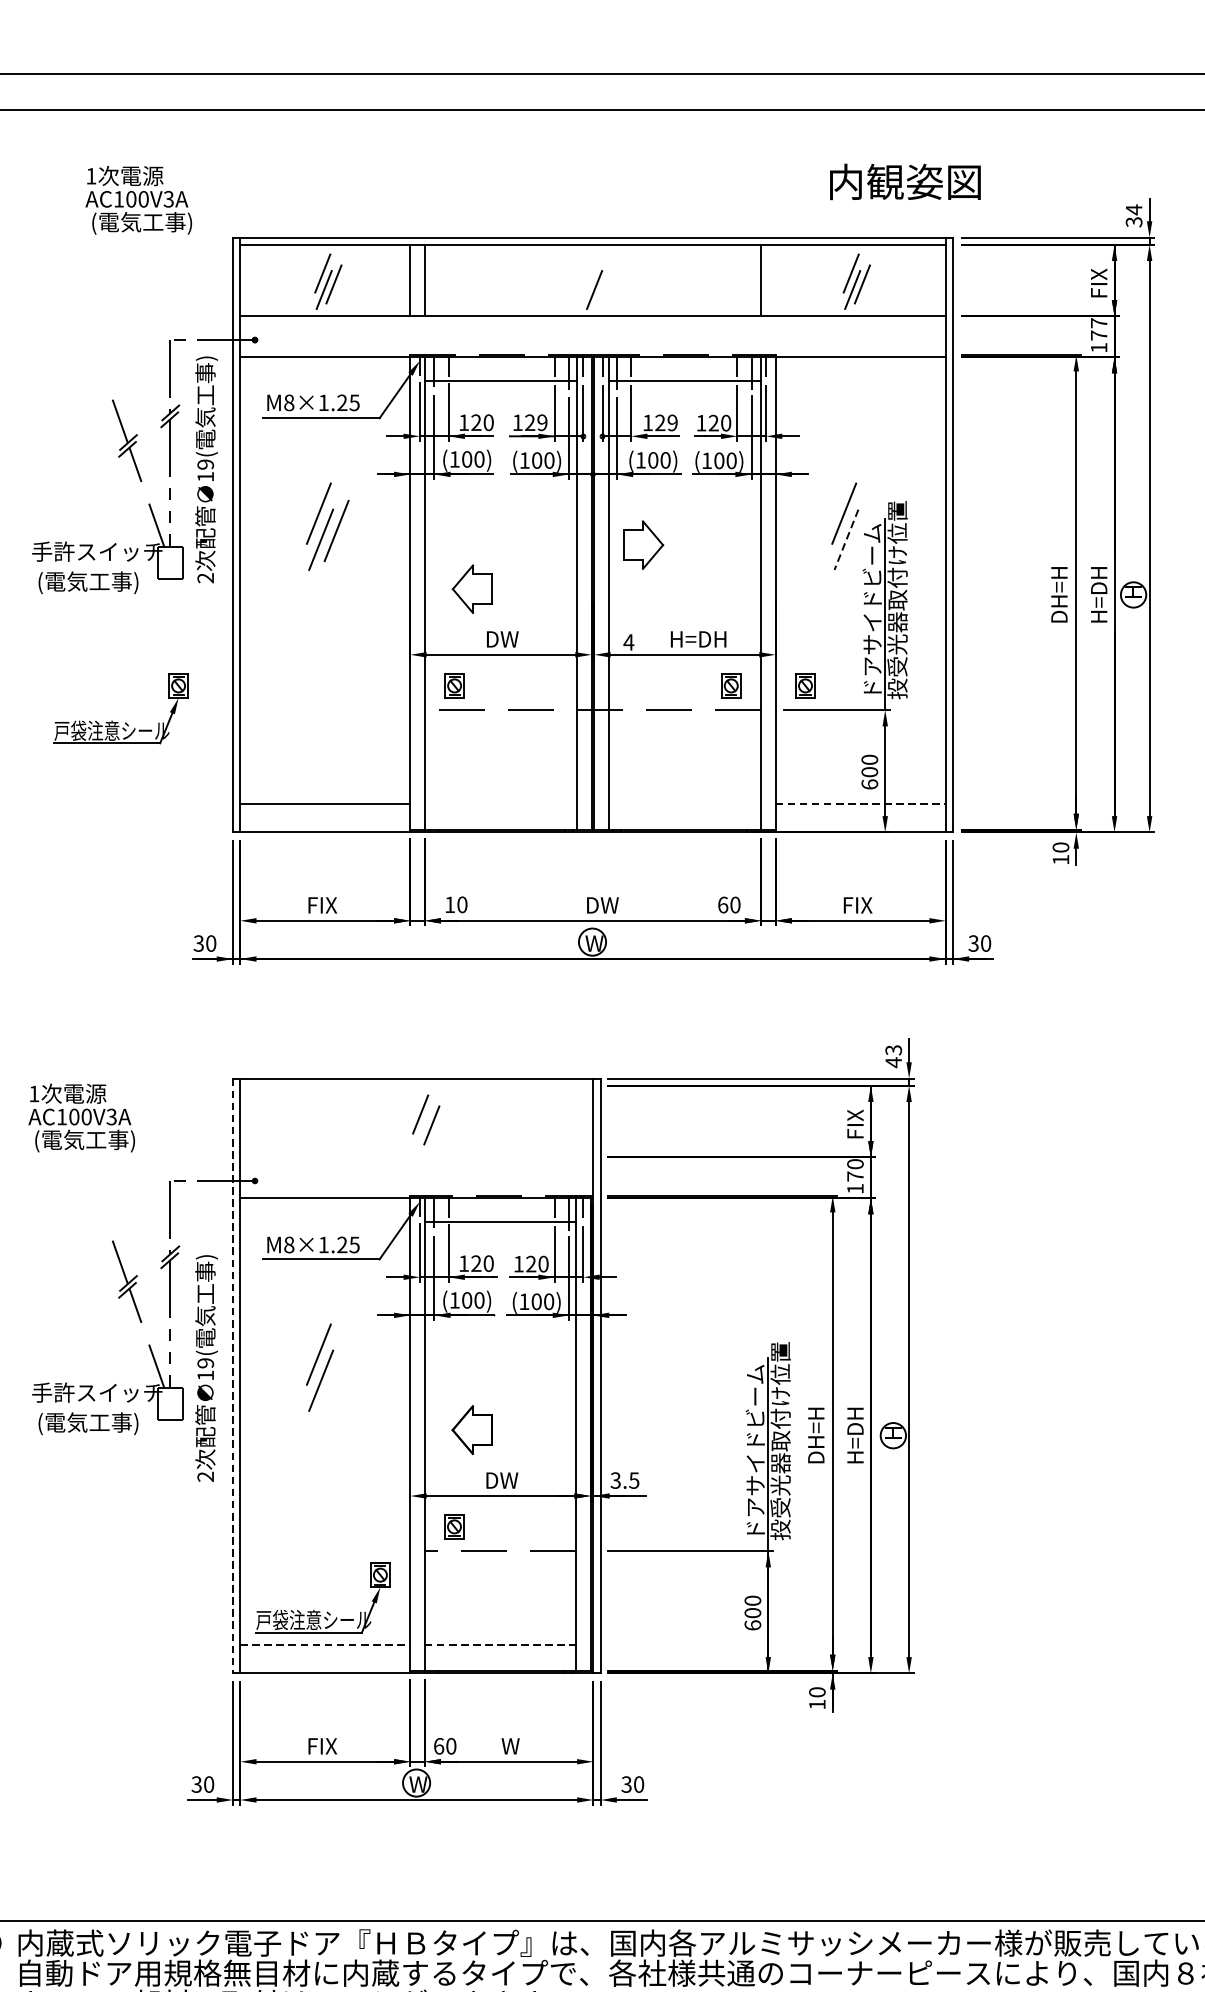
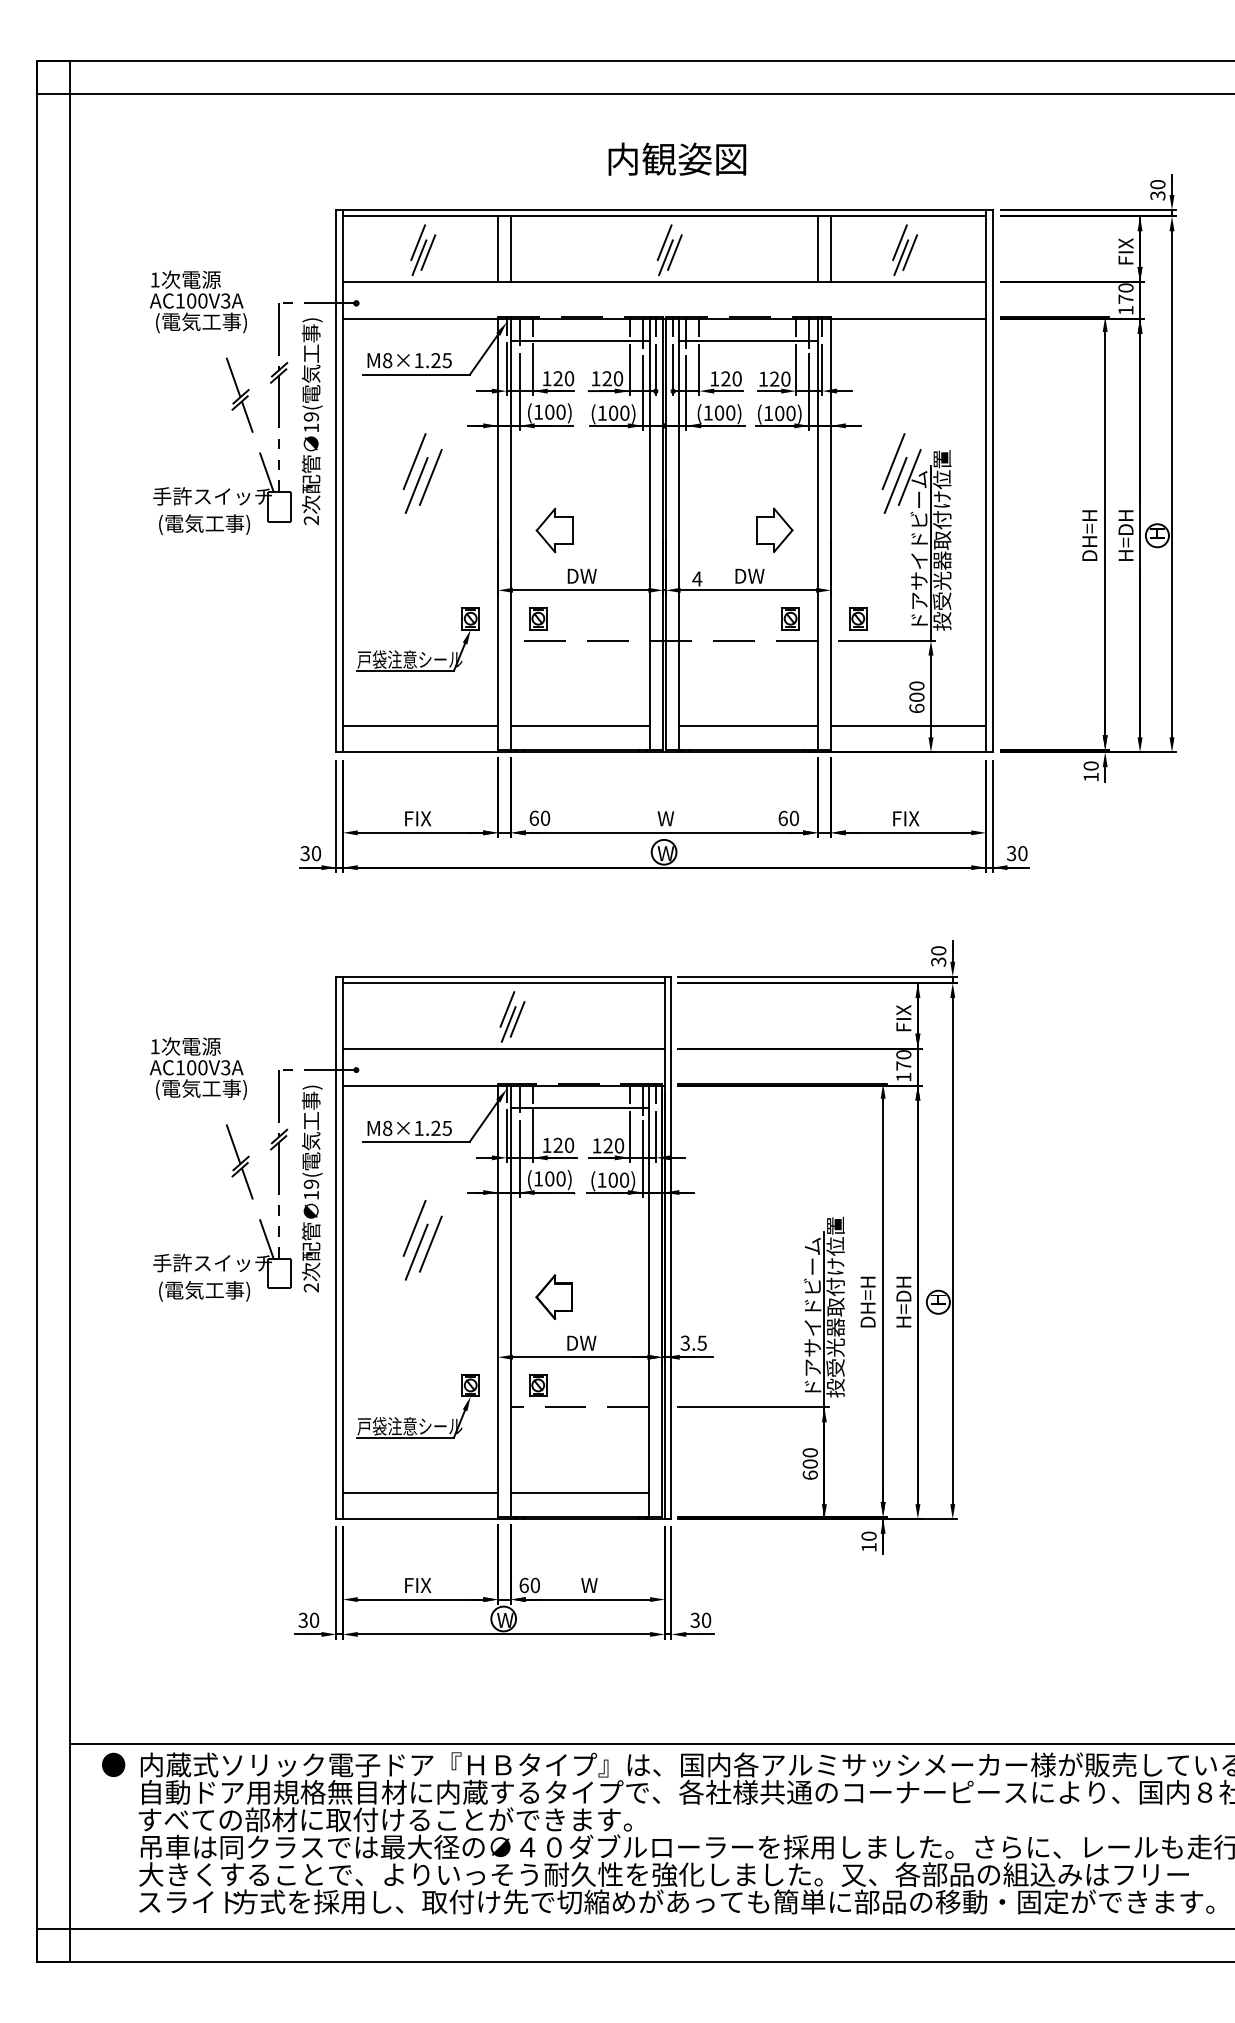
text: (905, 181) -> (677, 158), moved
text: (138, 199) -> (198, 301), moved
text: (1133, 209) -> (1157, 184), 34 -> 30
line: (592, 273) -> (664, 242), added
line: (775, 279) -> (830, 248), added
line: (603, 284) -> (674, 252), added
text: (1098, 322) -> (1125, 287), 177 -> 170
text: (542, 422) -> (618, 378), 129 -> 120
text: (671, 422) -> (736, 378), 129 -> 120
line: (861, 531) -> (909, 477), added
line: (846, 539) -> (895, 485), dashed -> solid
part: (643, 545) -> (774, 530), moved
text: (699, 638) -> (761, 575), H=DH -> DW
part: (118, 721) -> (415, 651), moved
line: (500, 804) -> (580, 726), added
line: (683, 804) -> (747, 726), added
line: (860, 804) -> (908, 726), dashed -> solid
text: (449, 903) -> (533, 817), 10 -> 60
text: (601, 905) -> (672, 818), DW -> W
text: (893, 1056) -> (938, 956), 43 -> 30
line: (416, 1086) -> (503, 983), added
text: (81, 1117) -> (198, 1068), moved
line: (421, 1131) -> (508, 1024), added
line: (416, 1157) -> (503, 1048), added
text: (206, 1367) -> (312, 1188), moved
line: (336, 1371) -> (430, 1243), added
line: (233, 1376) -> (336, 1248), dashed -> solid
part: (319, 1611) -> (415, 1418), moved
line: (325, 1644) -> (420, 1492), dashed -> solid
line: (500, 1644) -> (580, 1492), dashed -> solid

